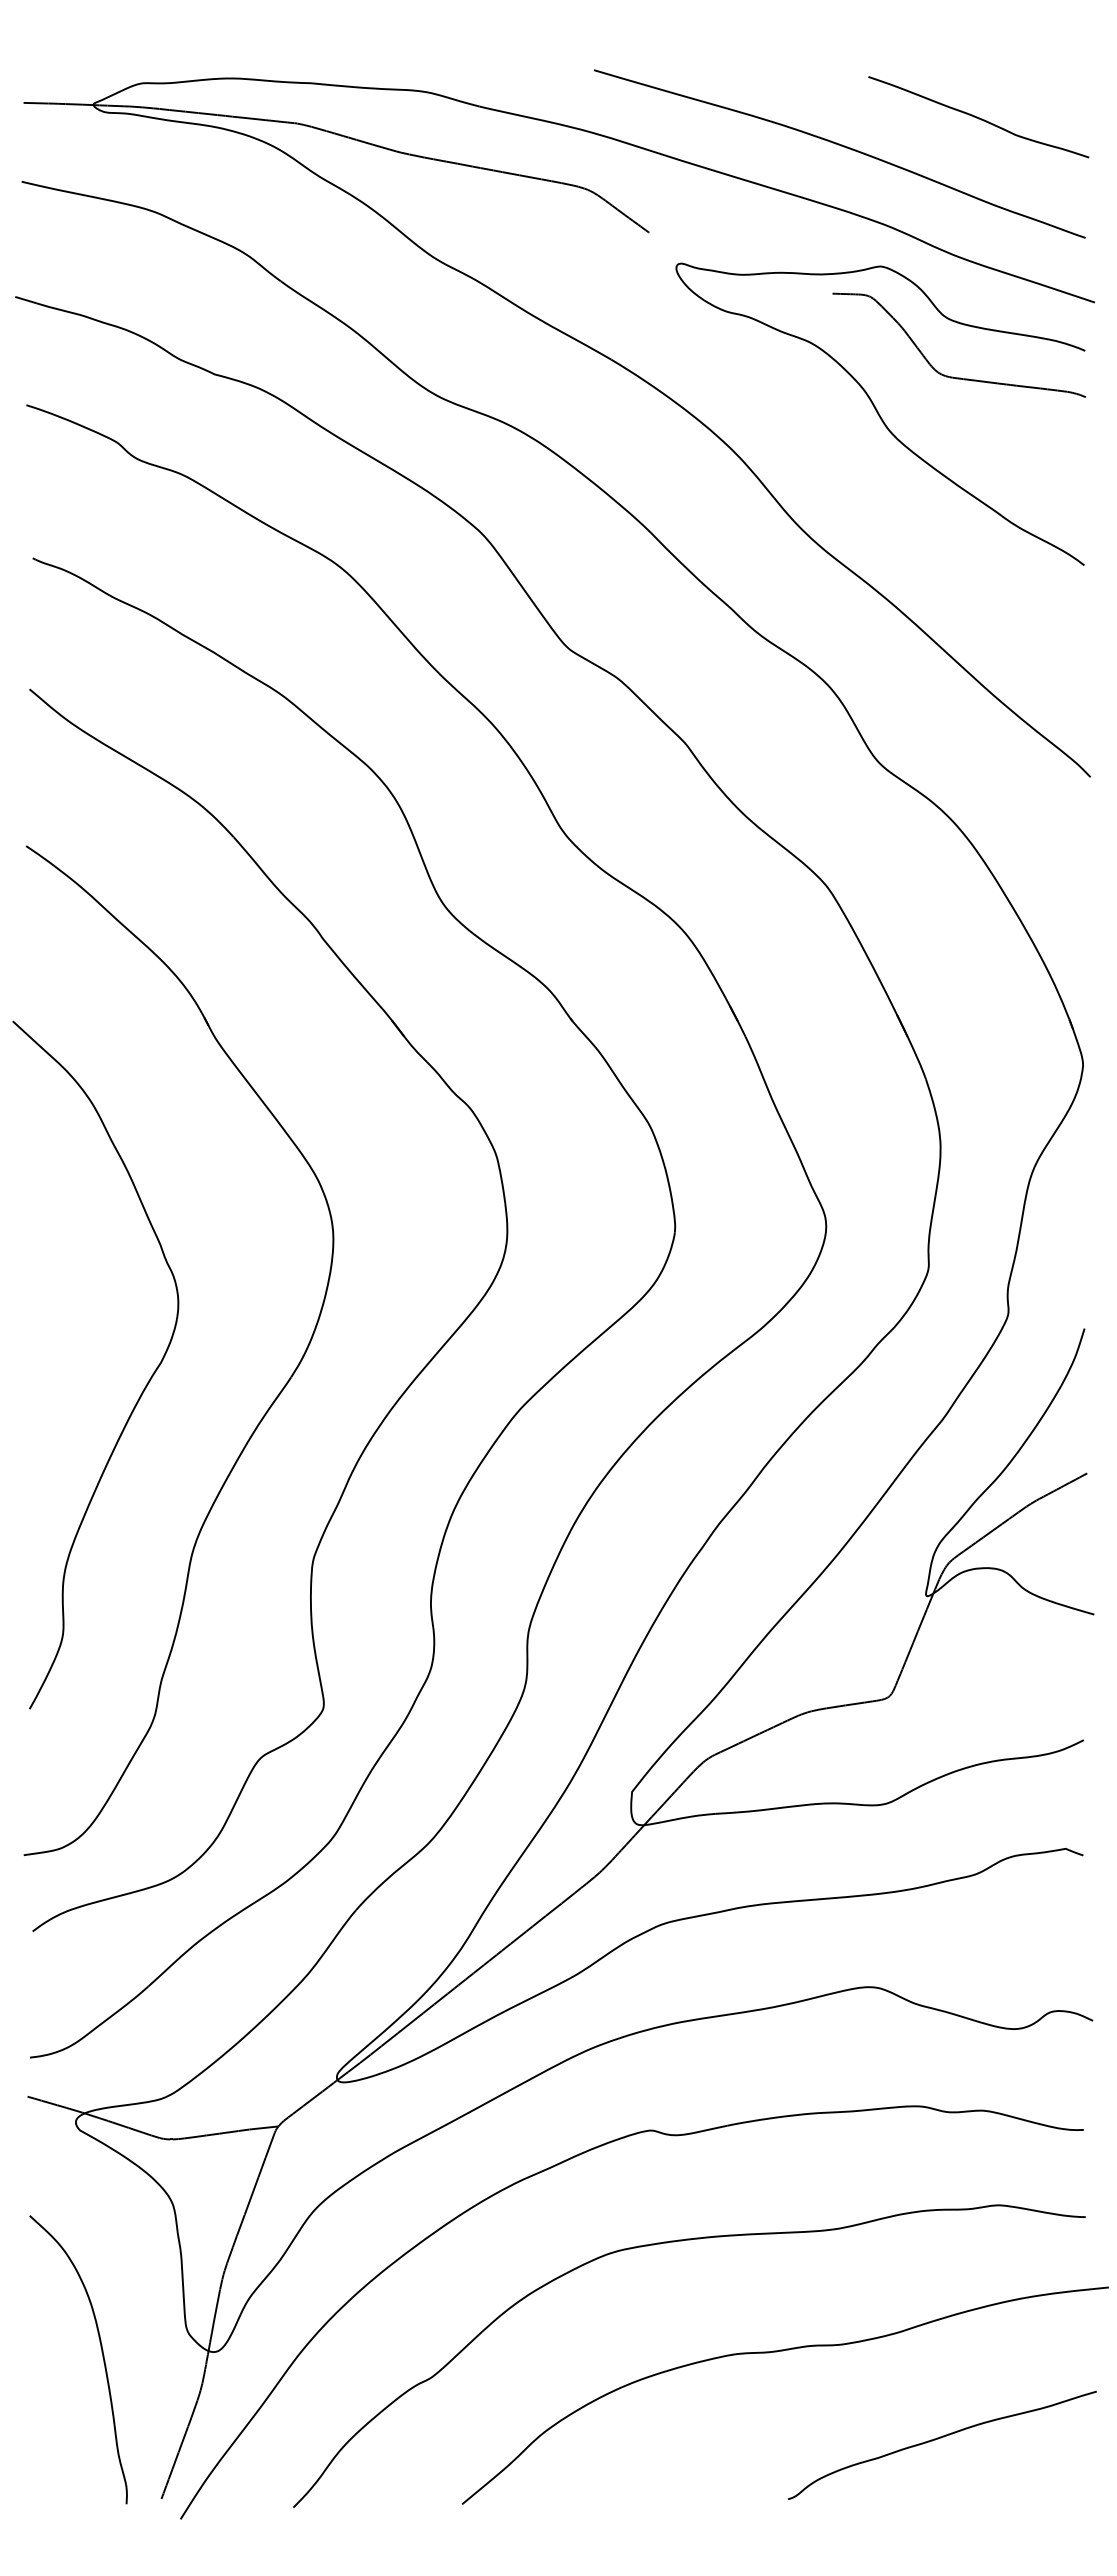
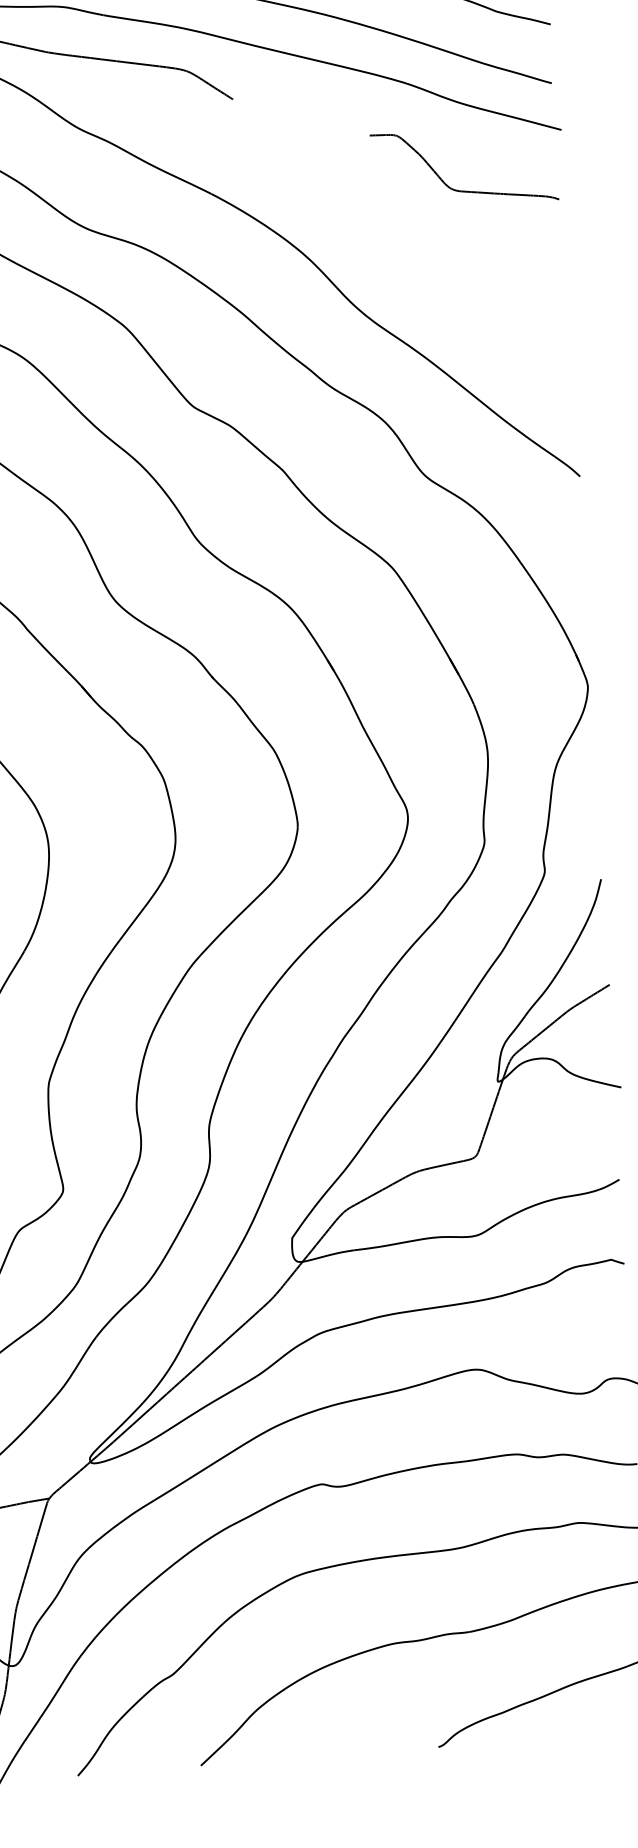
part: (880, 413) -> (410, 220), removed

